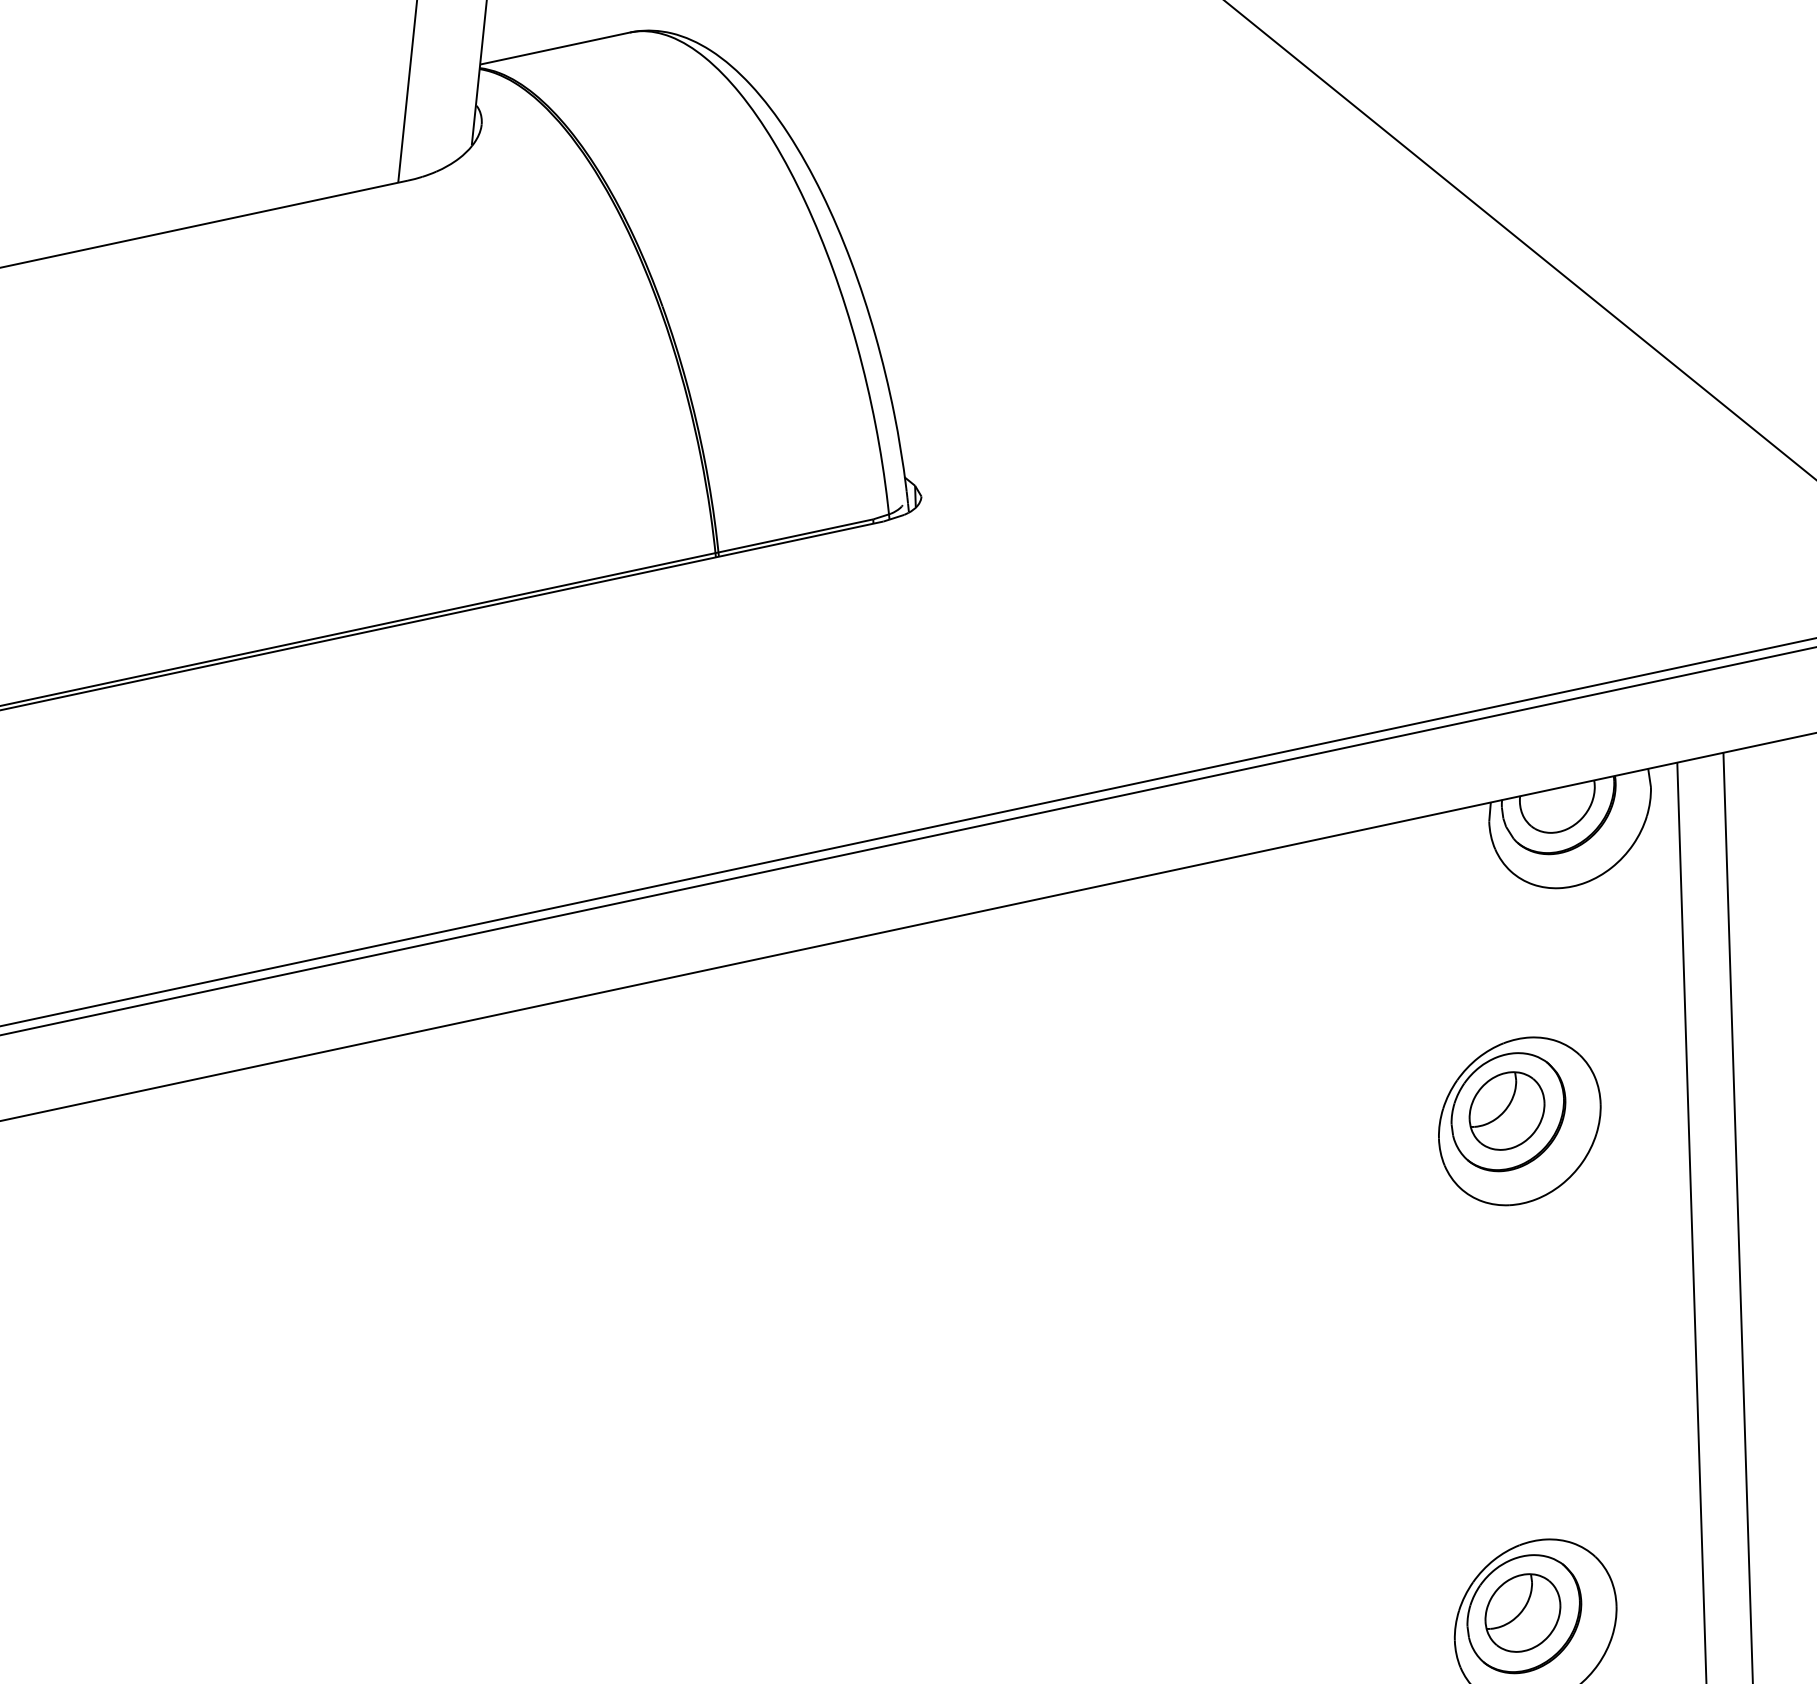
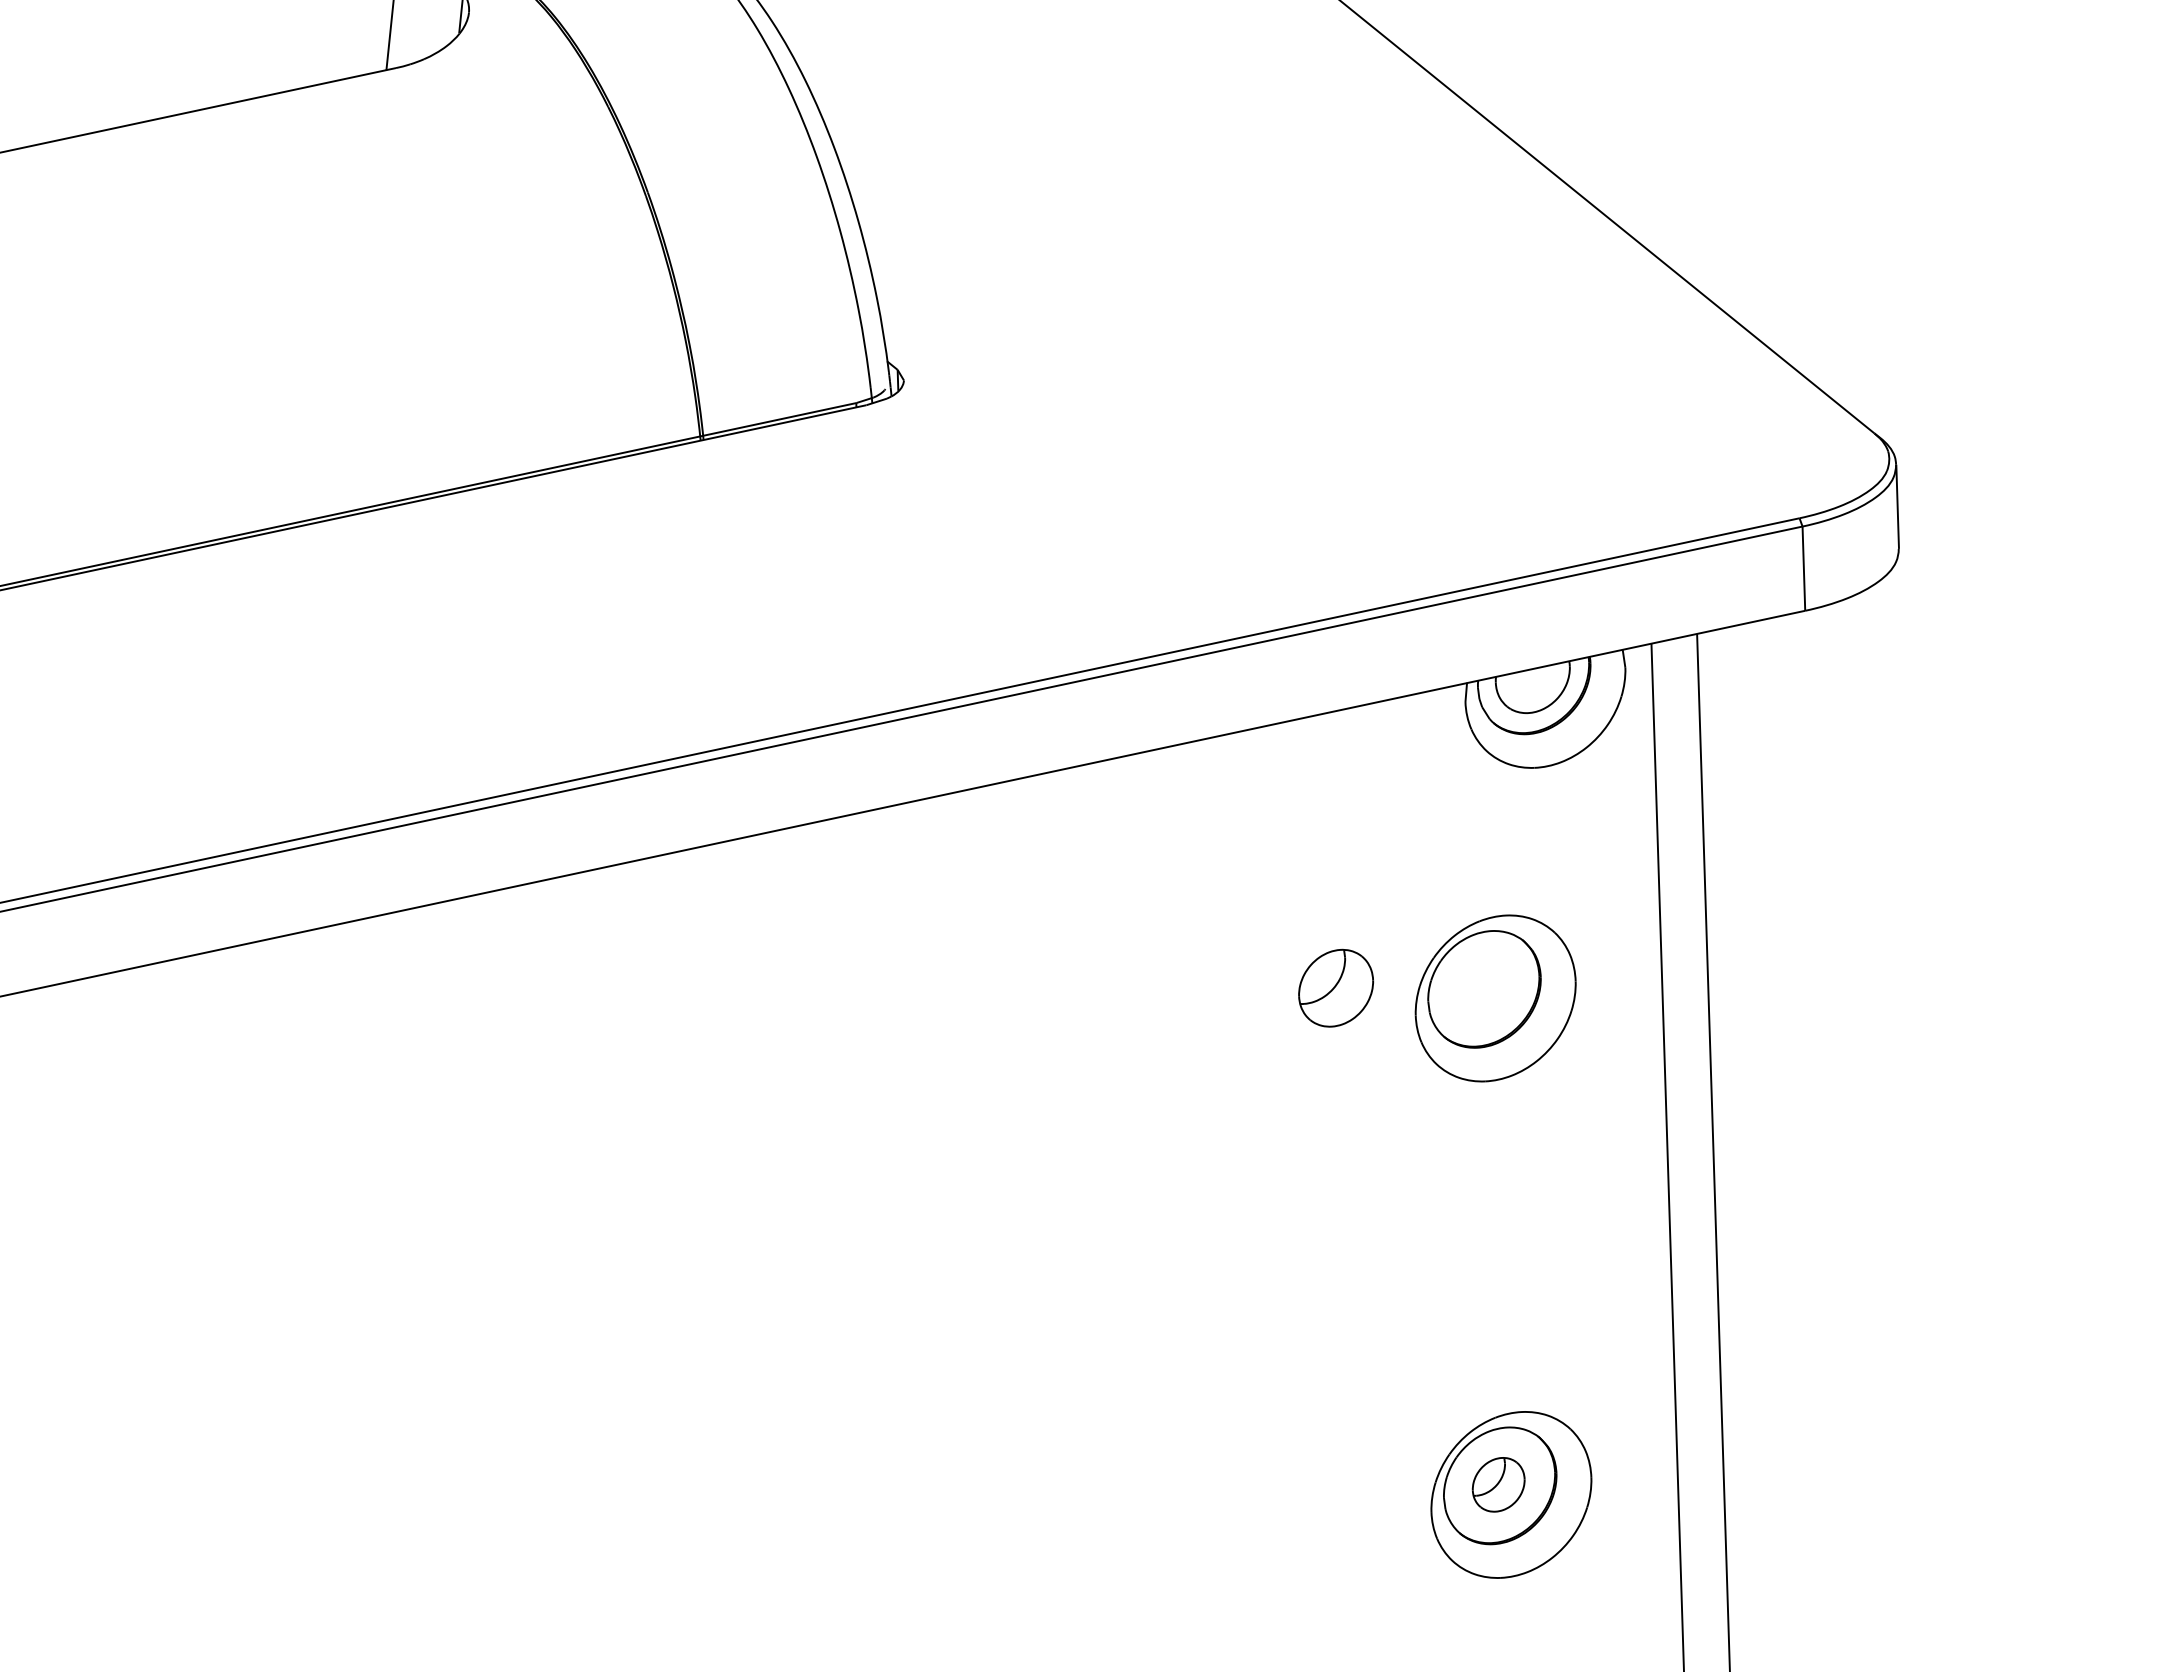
part: (1507, 1110) -> (1336, 987), moved
part: (1522, 1612) -> (1498, 1484), size x0.7

